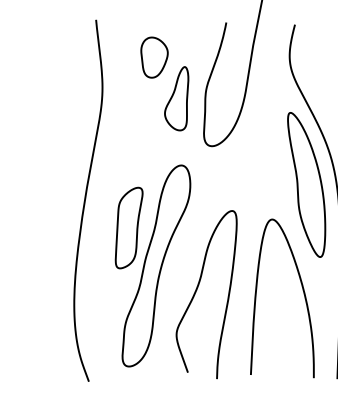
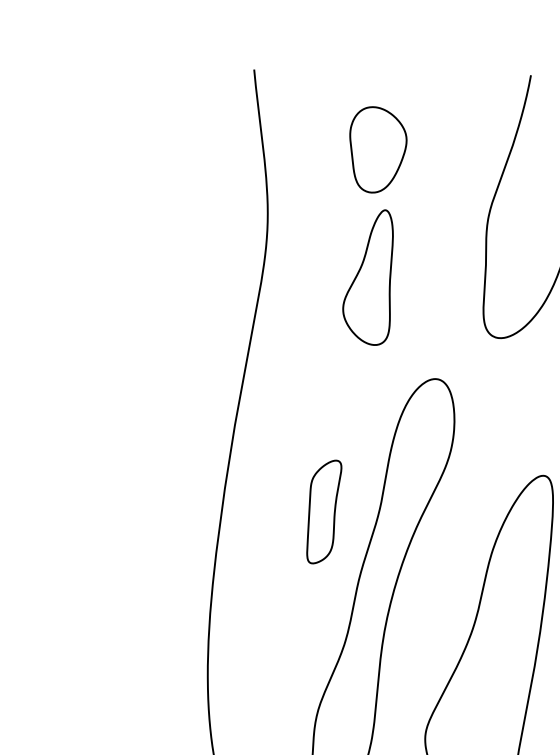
part: (176, 98) -> (367, 277), moved
part: (128, 227) -> (323, 510), size x0.6

